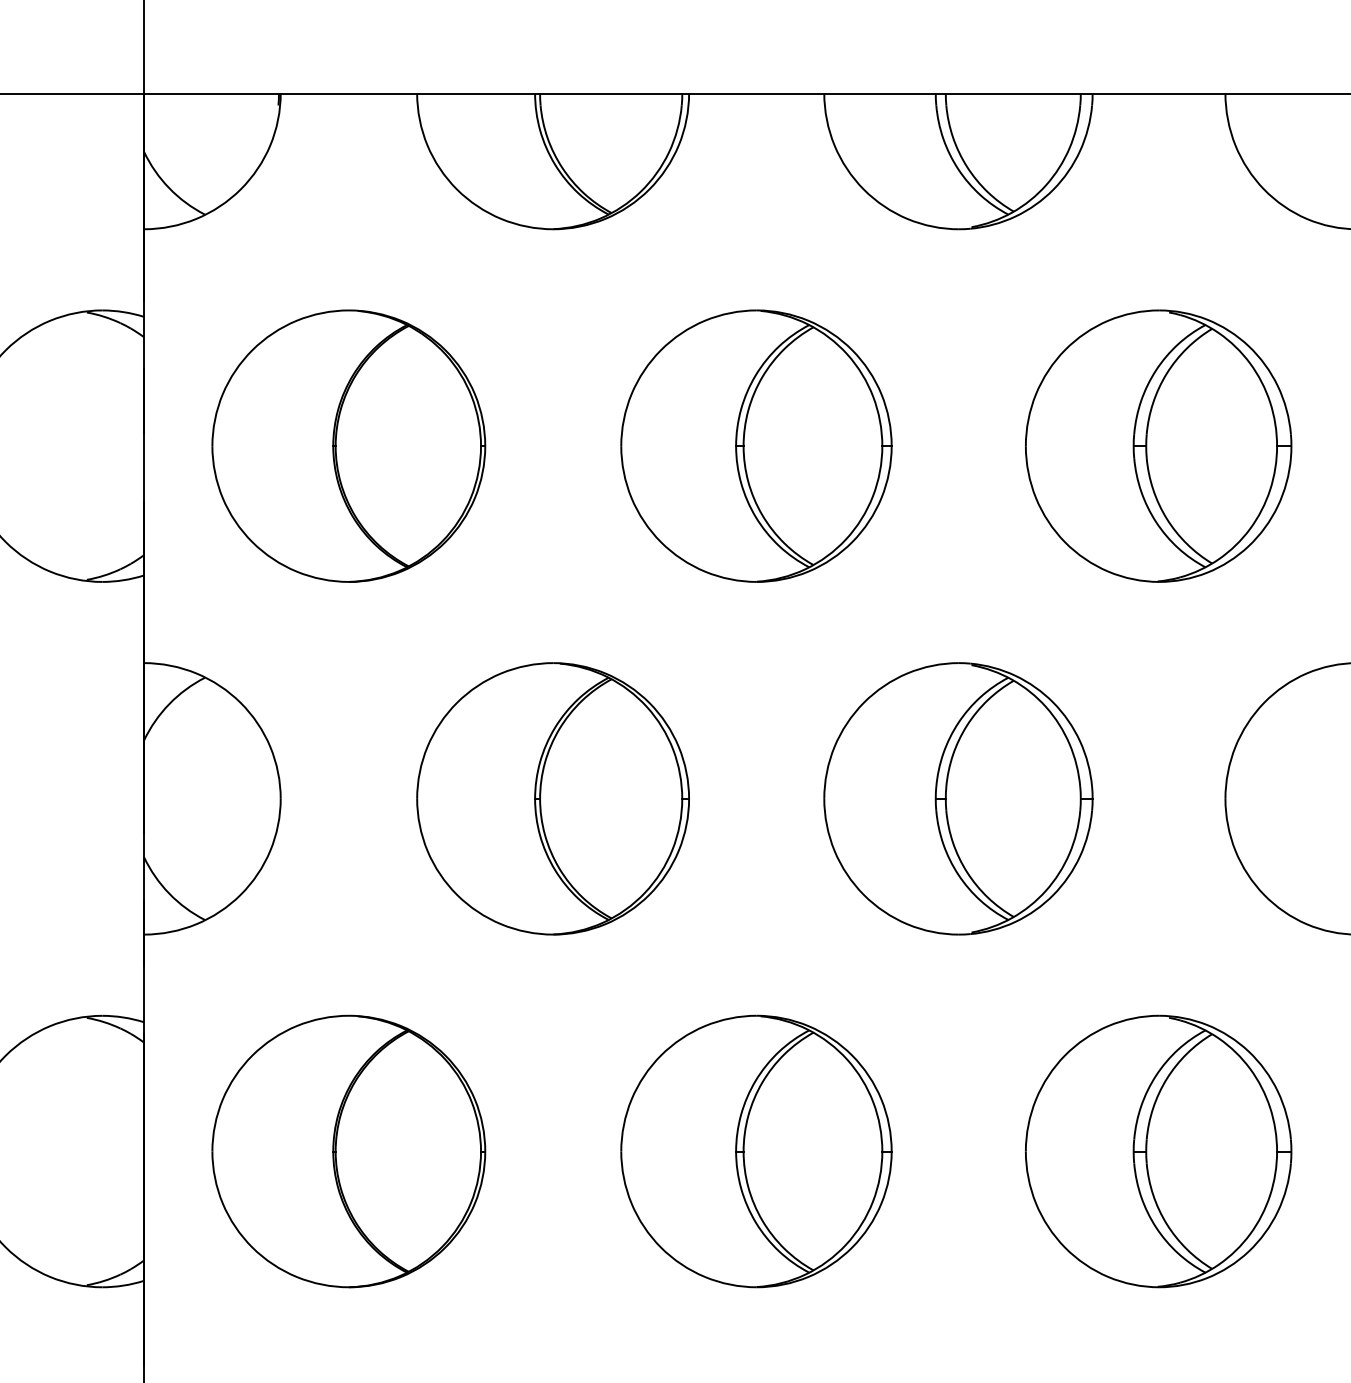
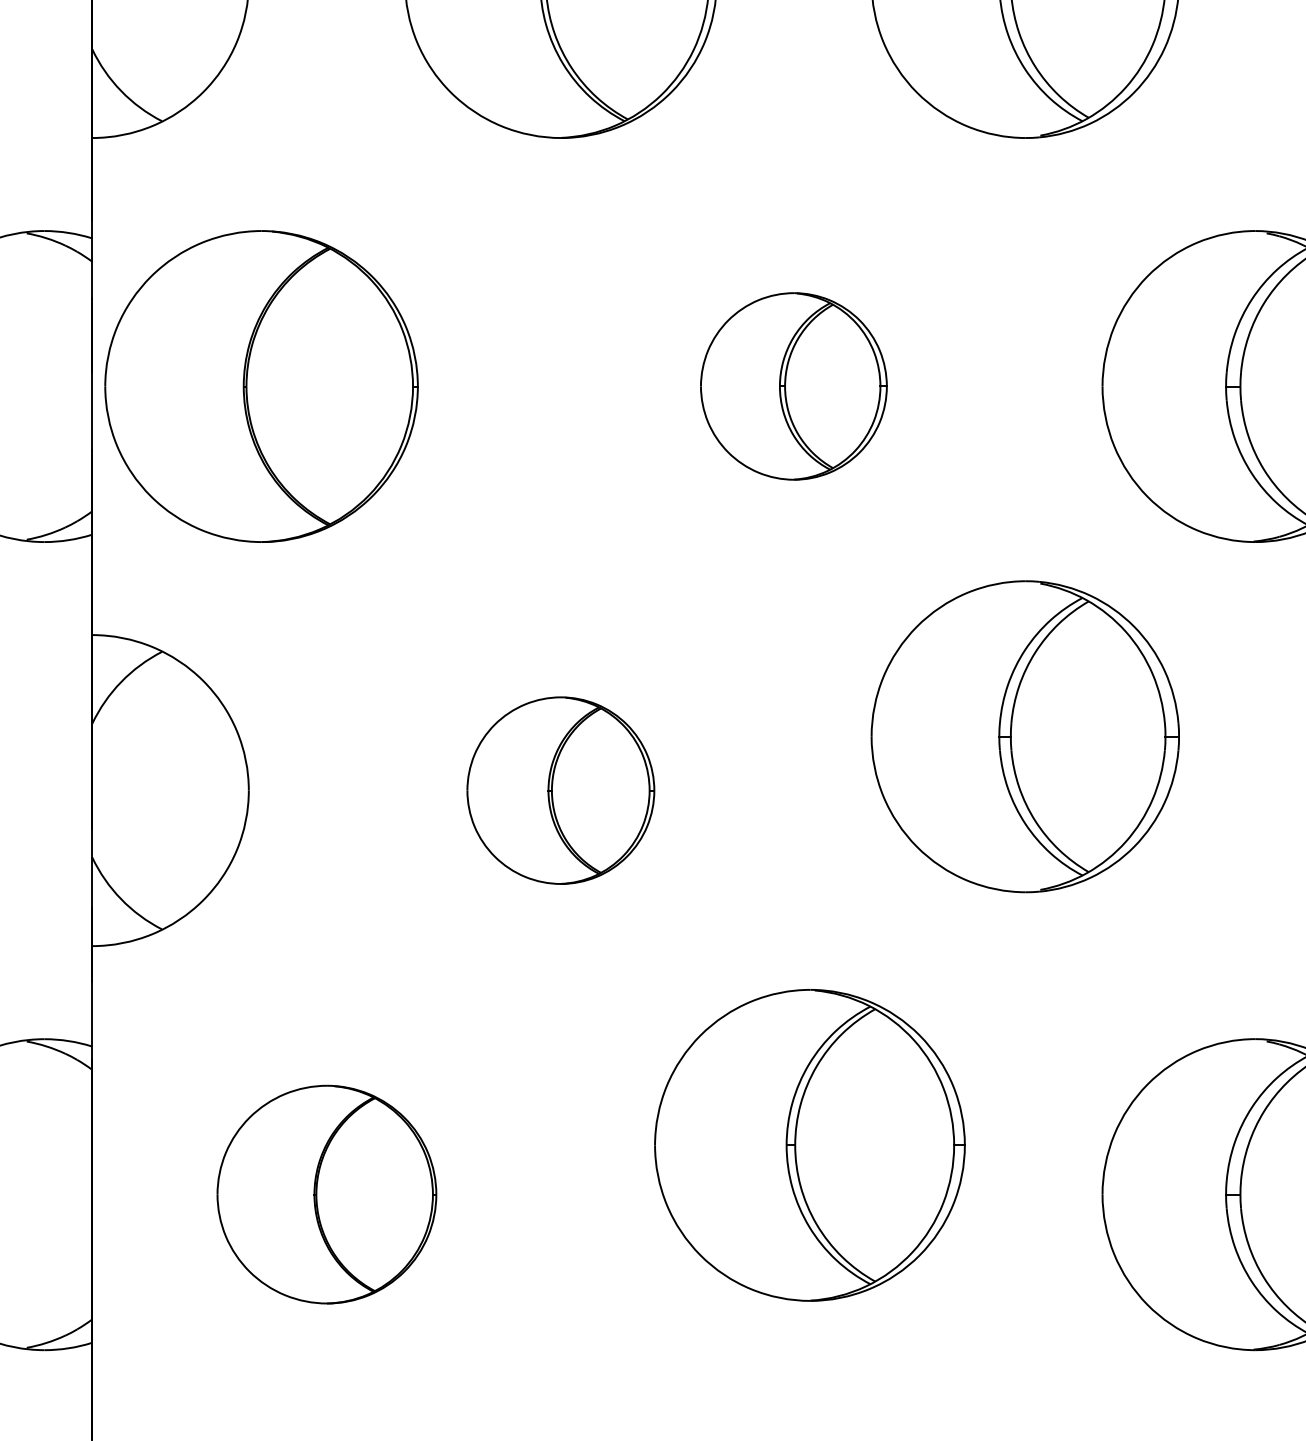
part: (348, 445) -> (261, 385), moved
part: (756, 445) -> (793, 385), size x0.6
part: (552, 798) -> (560, 790), size x0.6
part: (958, 798) -> (1025, 736), moved
part: (348, 1151) -> (326, 1194), size x0.7
part: (756, 1151) -> (809, 1145), moved

